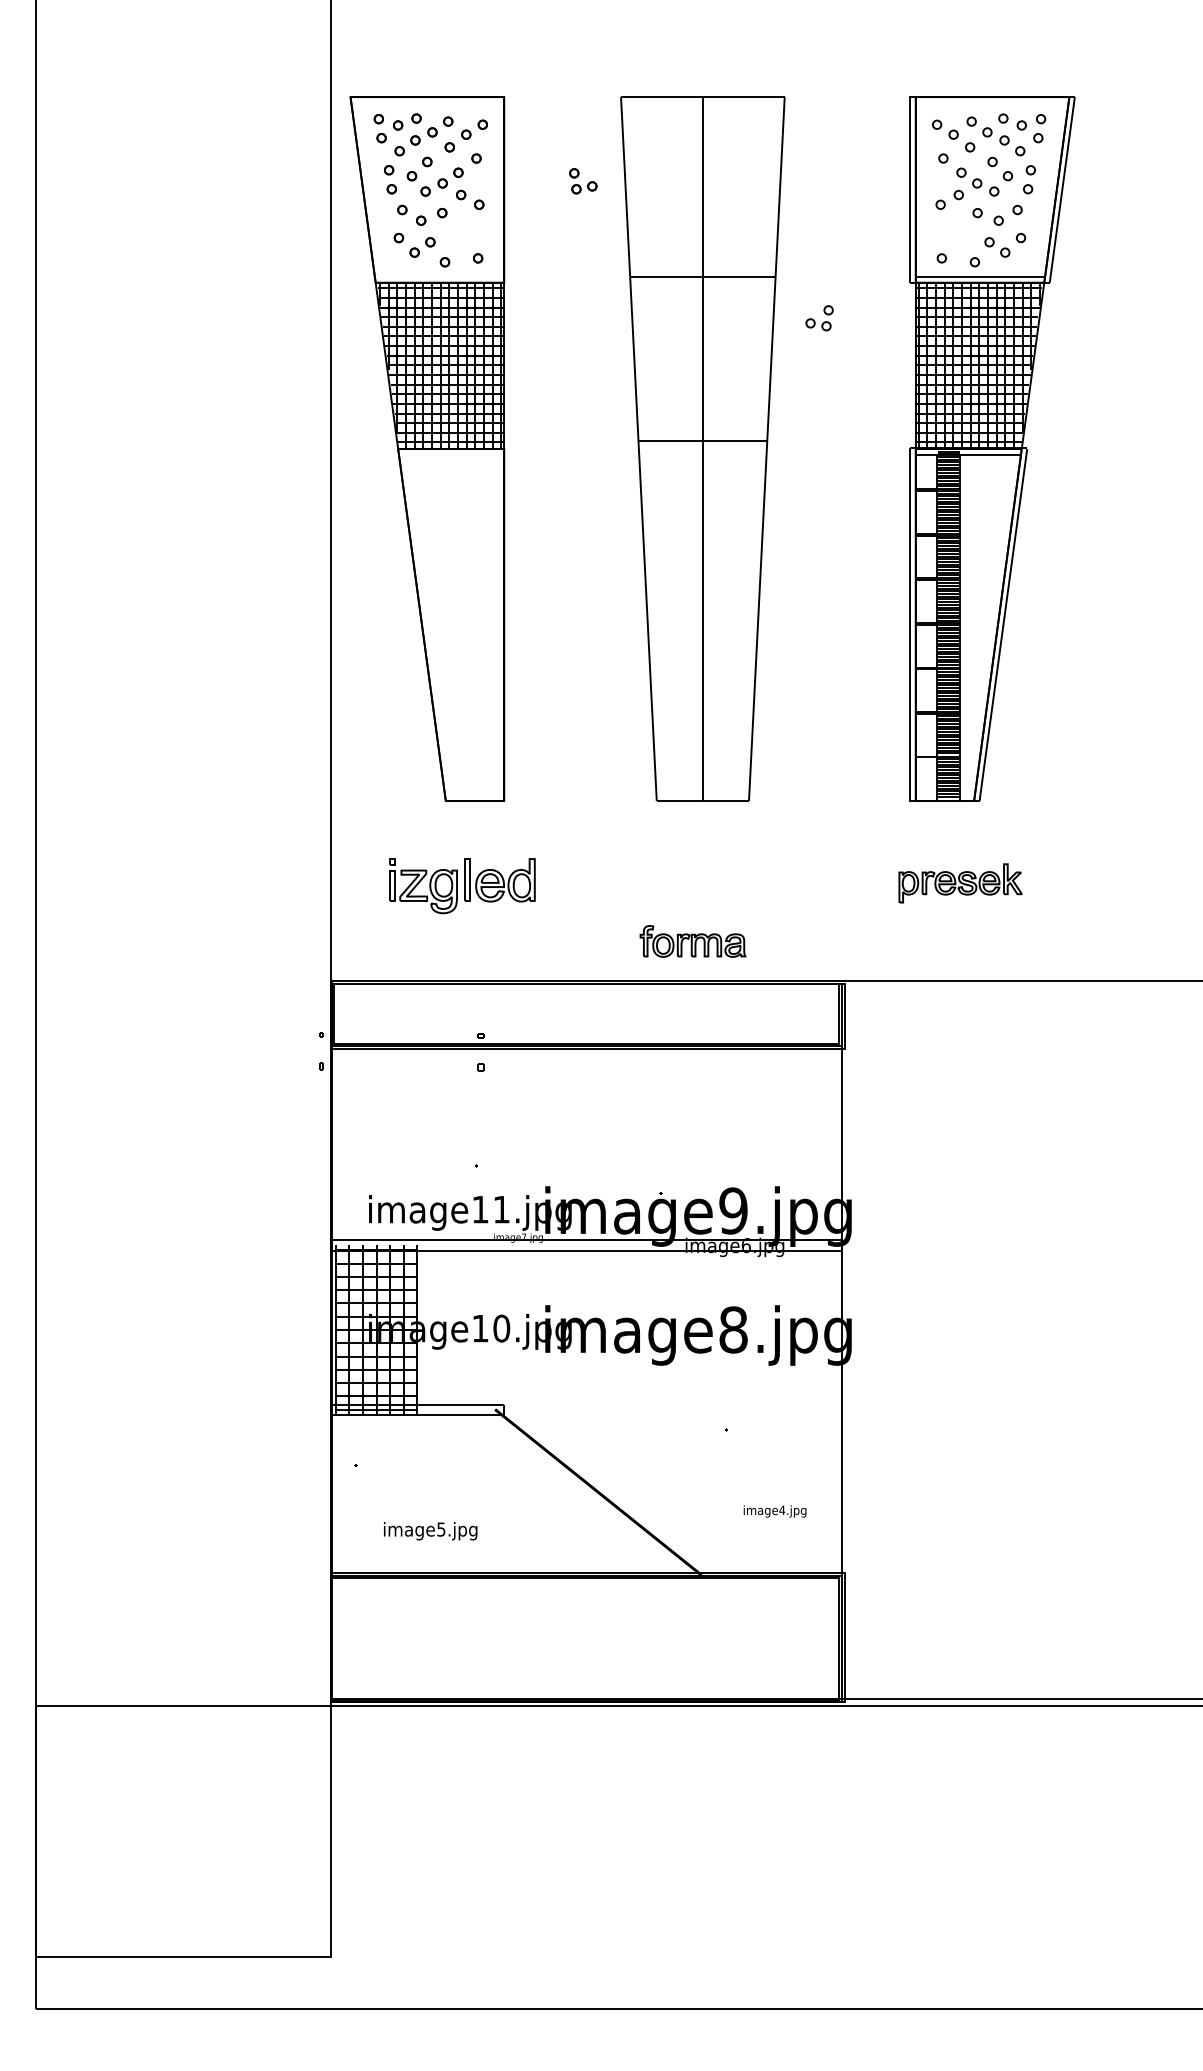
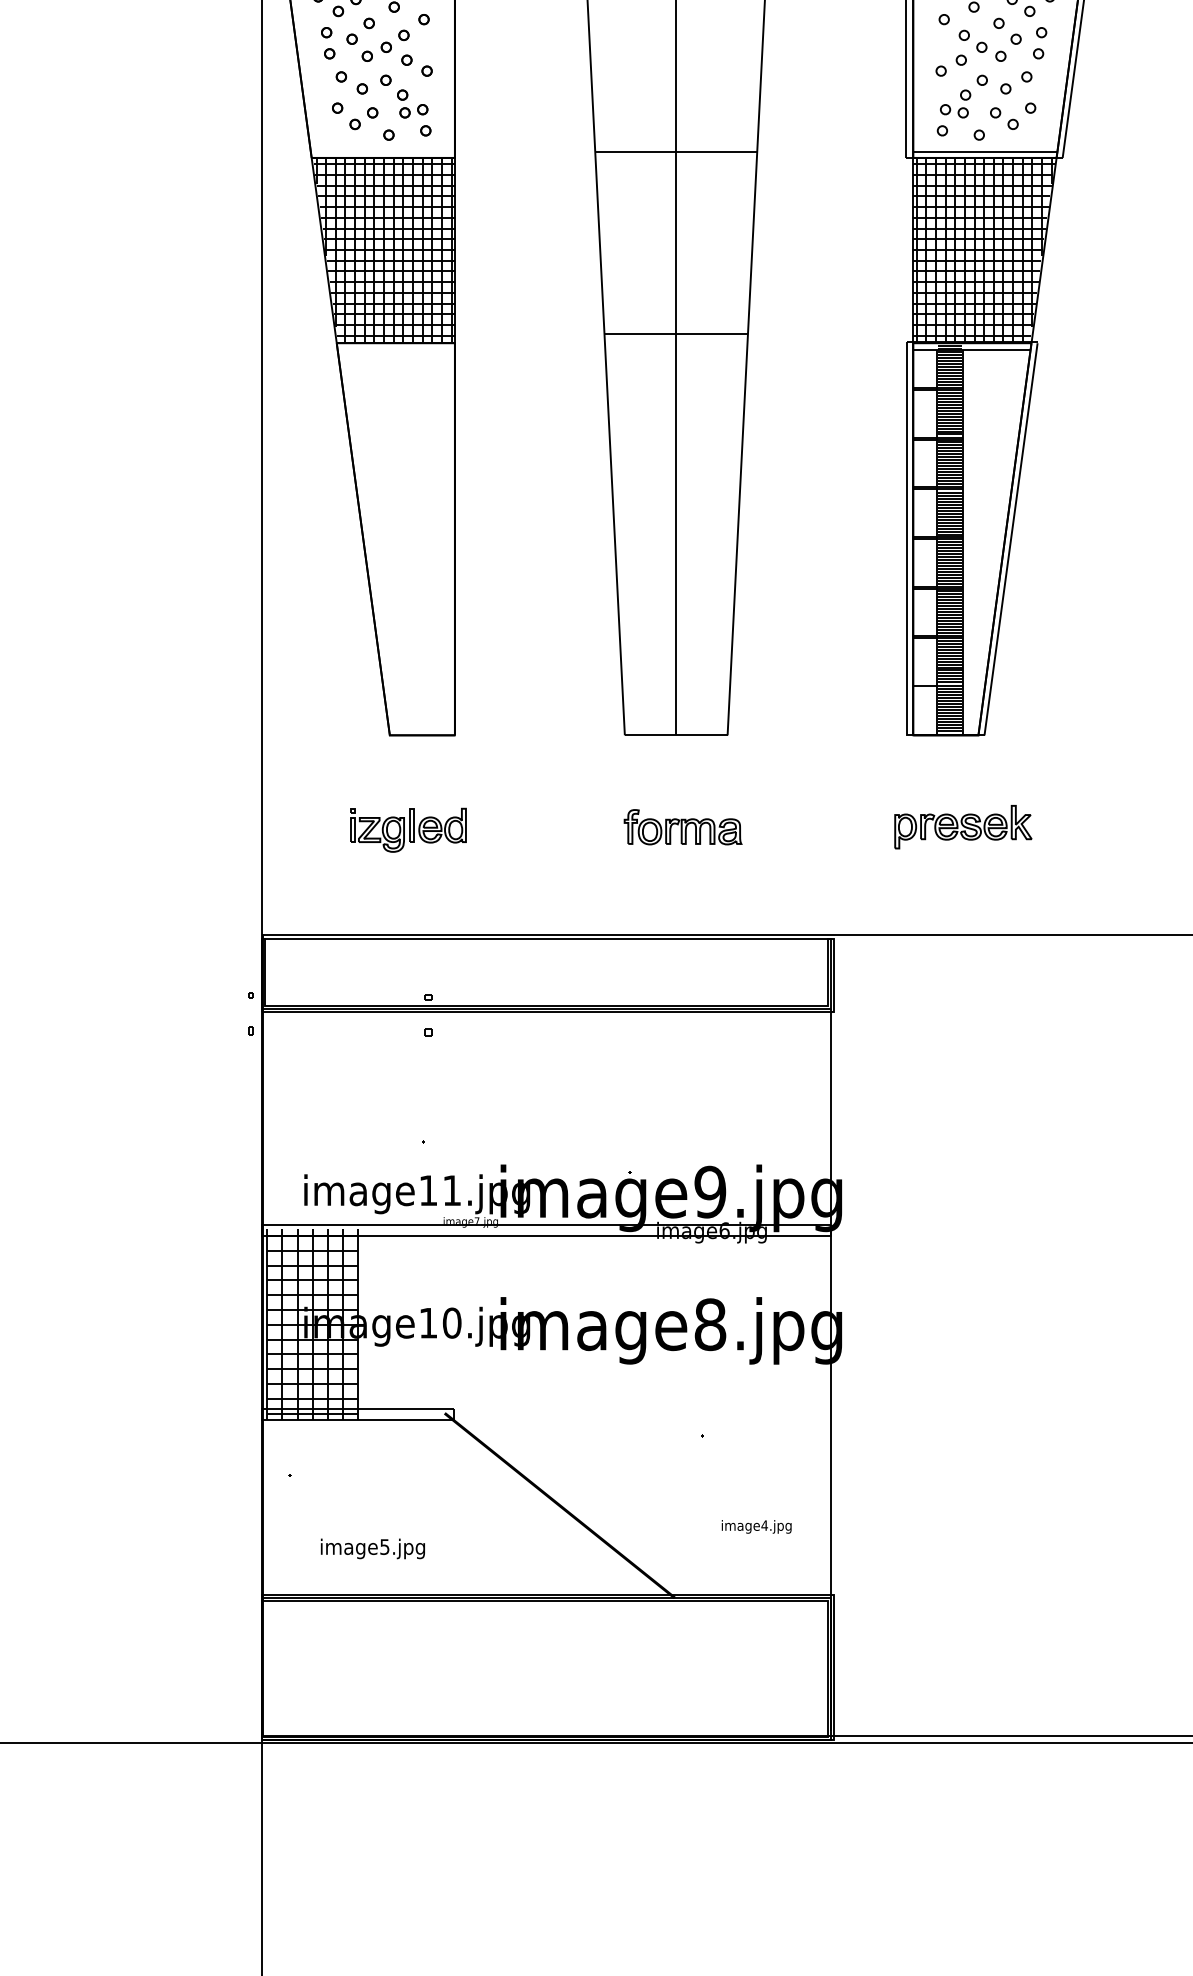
part: (583, 181) -> (412, 104), moved
part: (819, 318) -> (955, 104), moved
part: (462, 886) -> (408, 830), size x0.71
part: (692, 941) -> (682, 827), moved

